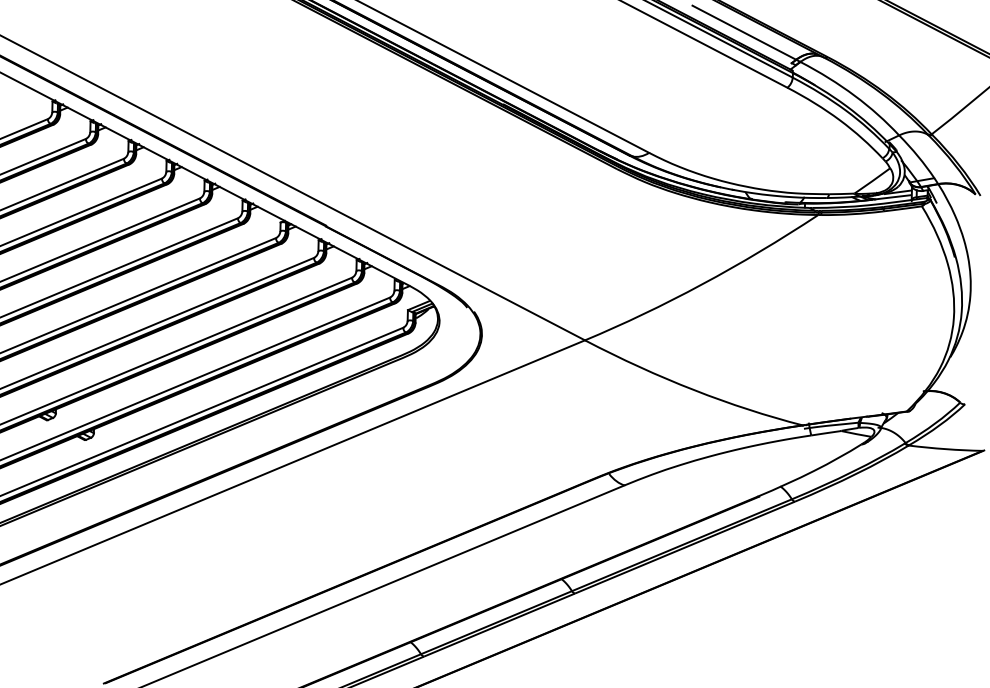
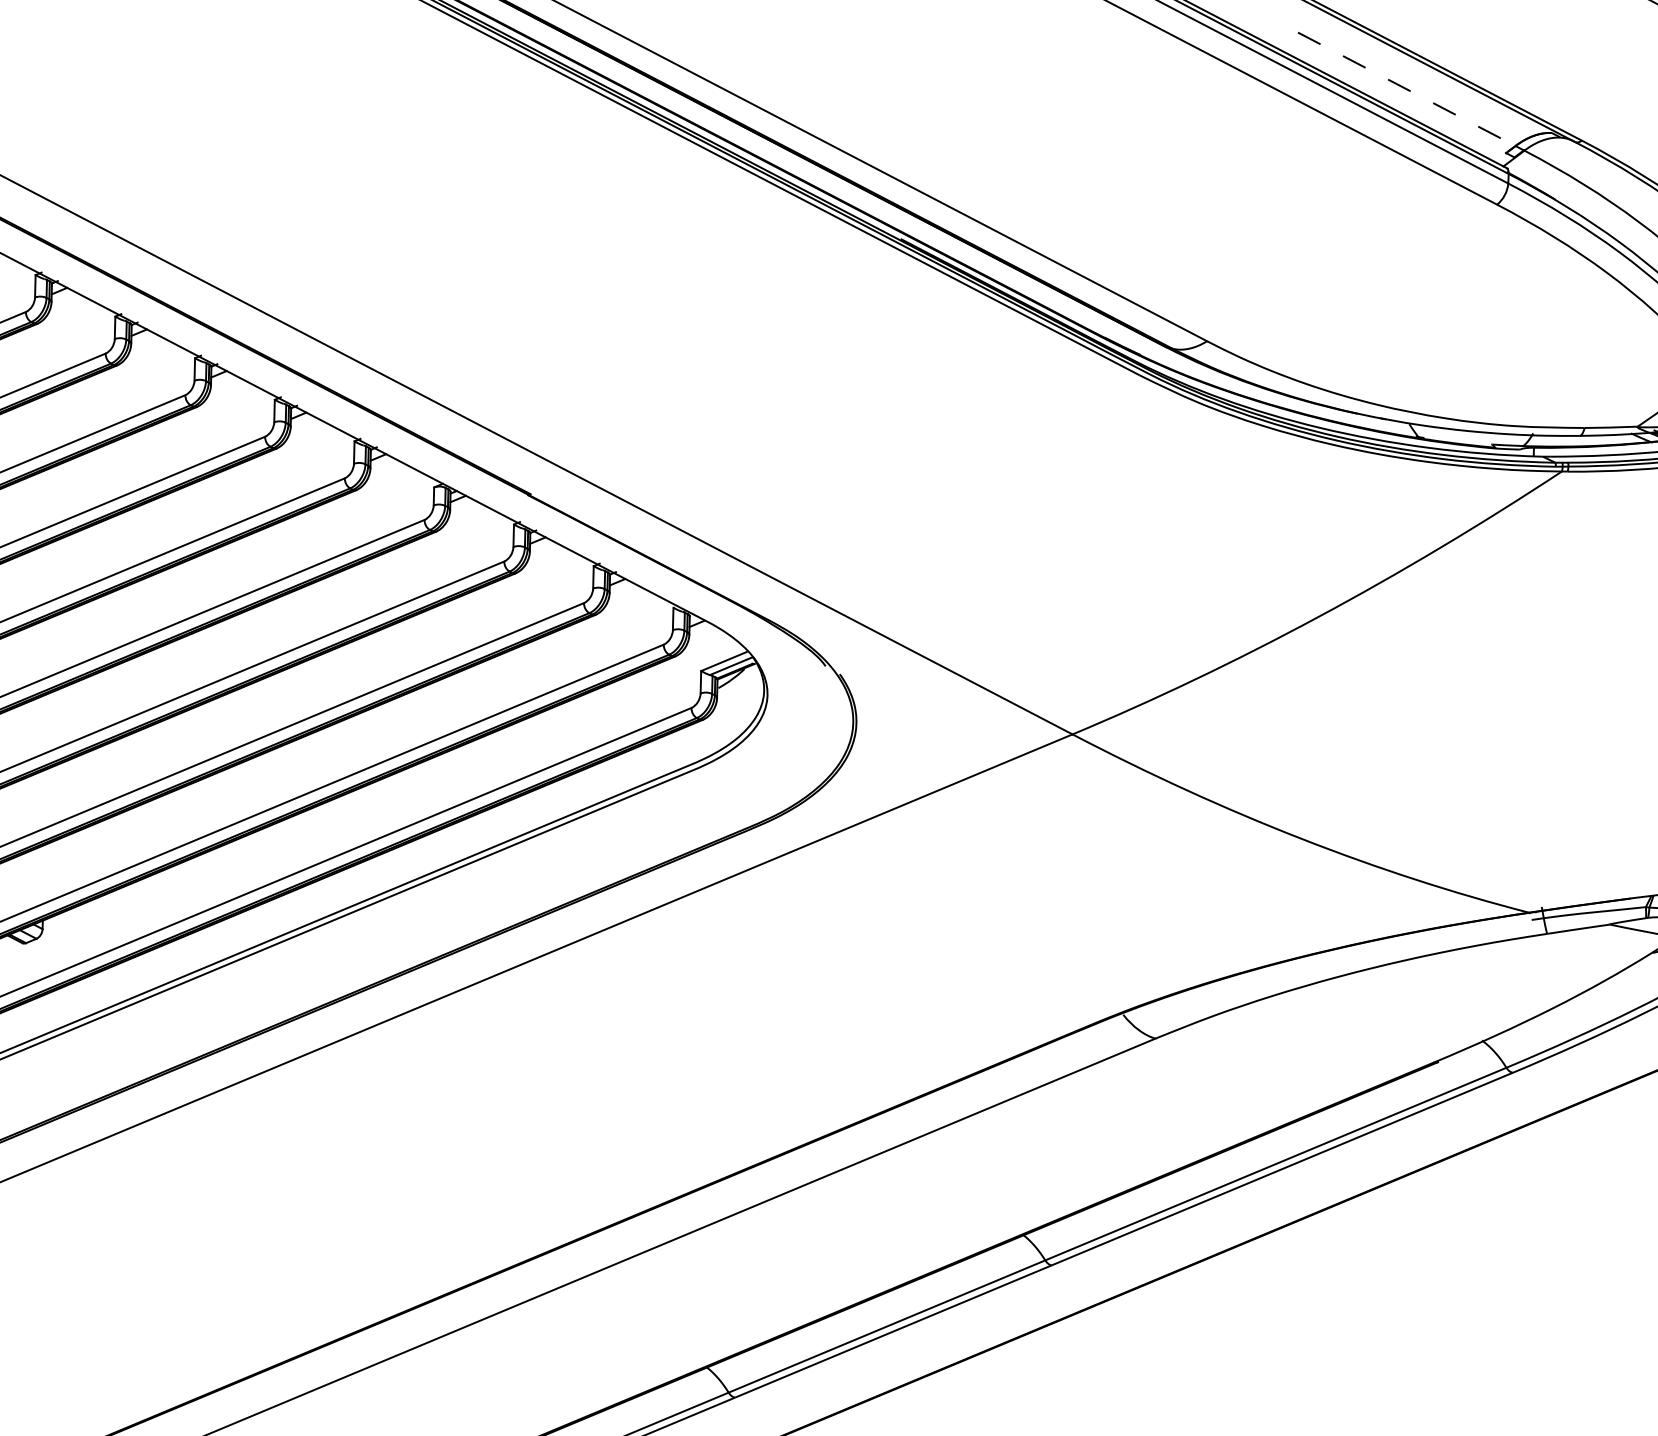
line: (744, 32) -> (1407, 88), solid -> dashed

